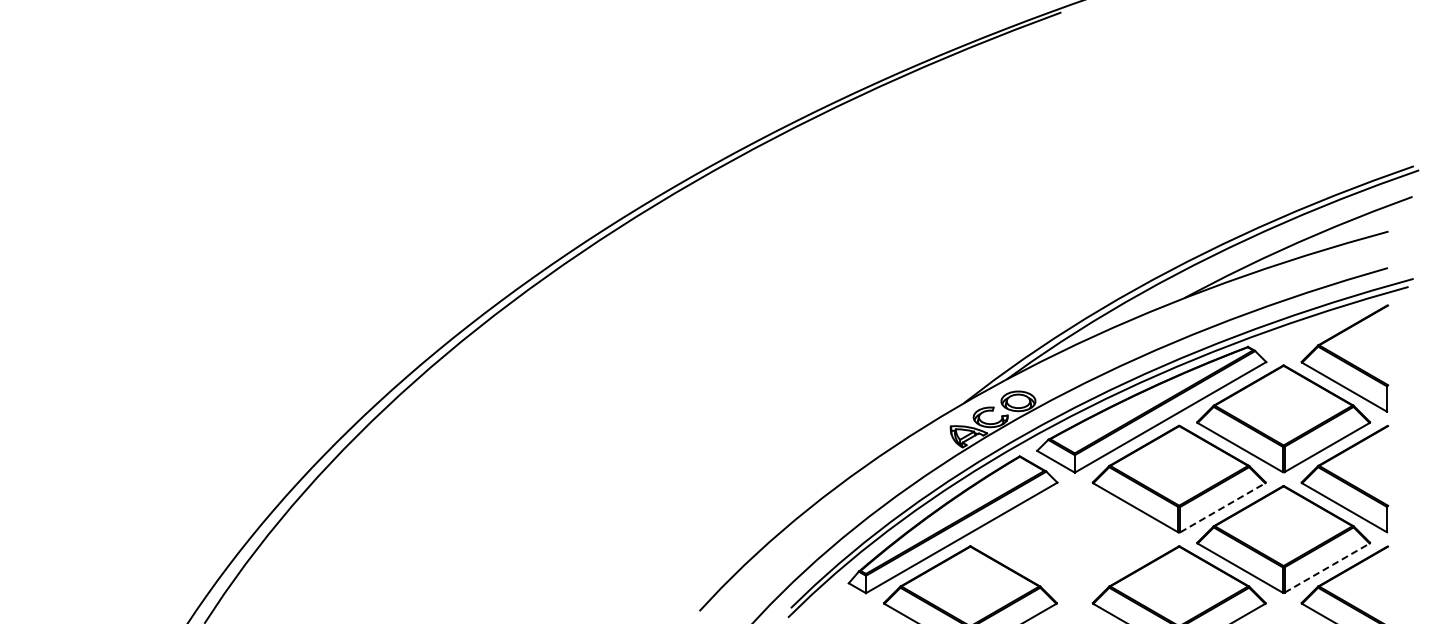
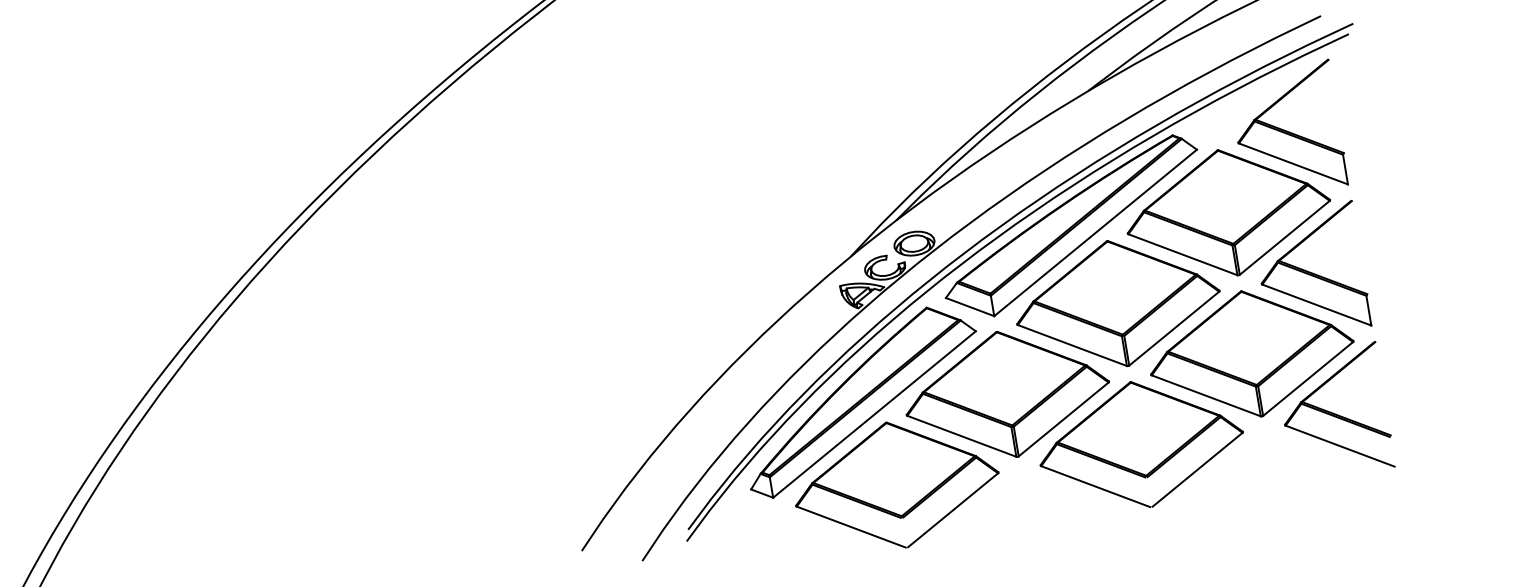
line: (1223, 507) -> (1175, 328), dashed -> solid
part: (1074, 539) -> (1006, 394), added
line: (1327, 567) -> (1308, 378), dashed -> solid

